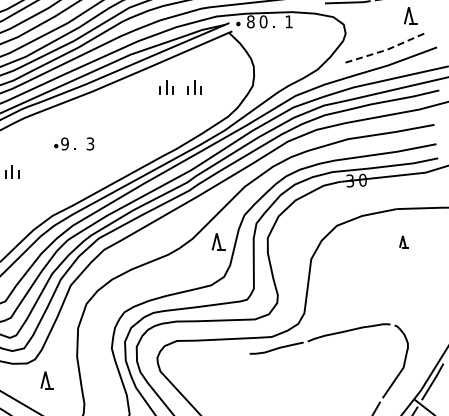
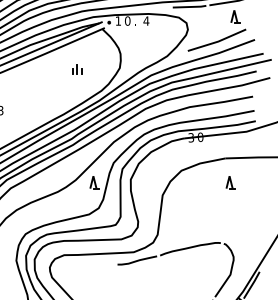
text: (250, 21) -> (118, 20), 8 -> 1
text: (288, 21) -> (146, 20), 1 -> 4
line: (387, 49) -> (218, 41), dashed -> solid
part: (166, 87) -> (56, 69), removed
part: (403, 241) -> (230, 182), size x1.43

